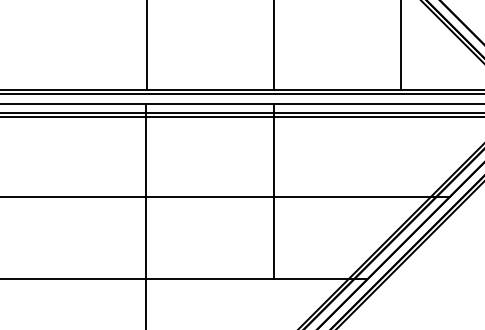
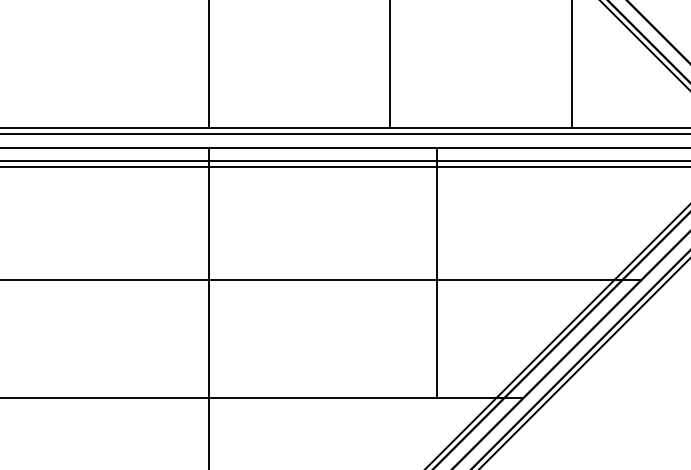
line: (273, 191) -> (436, 272), moved

